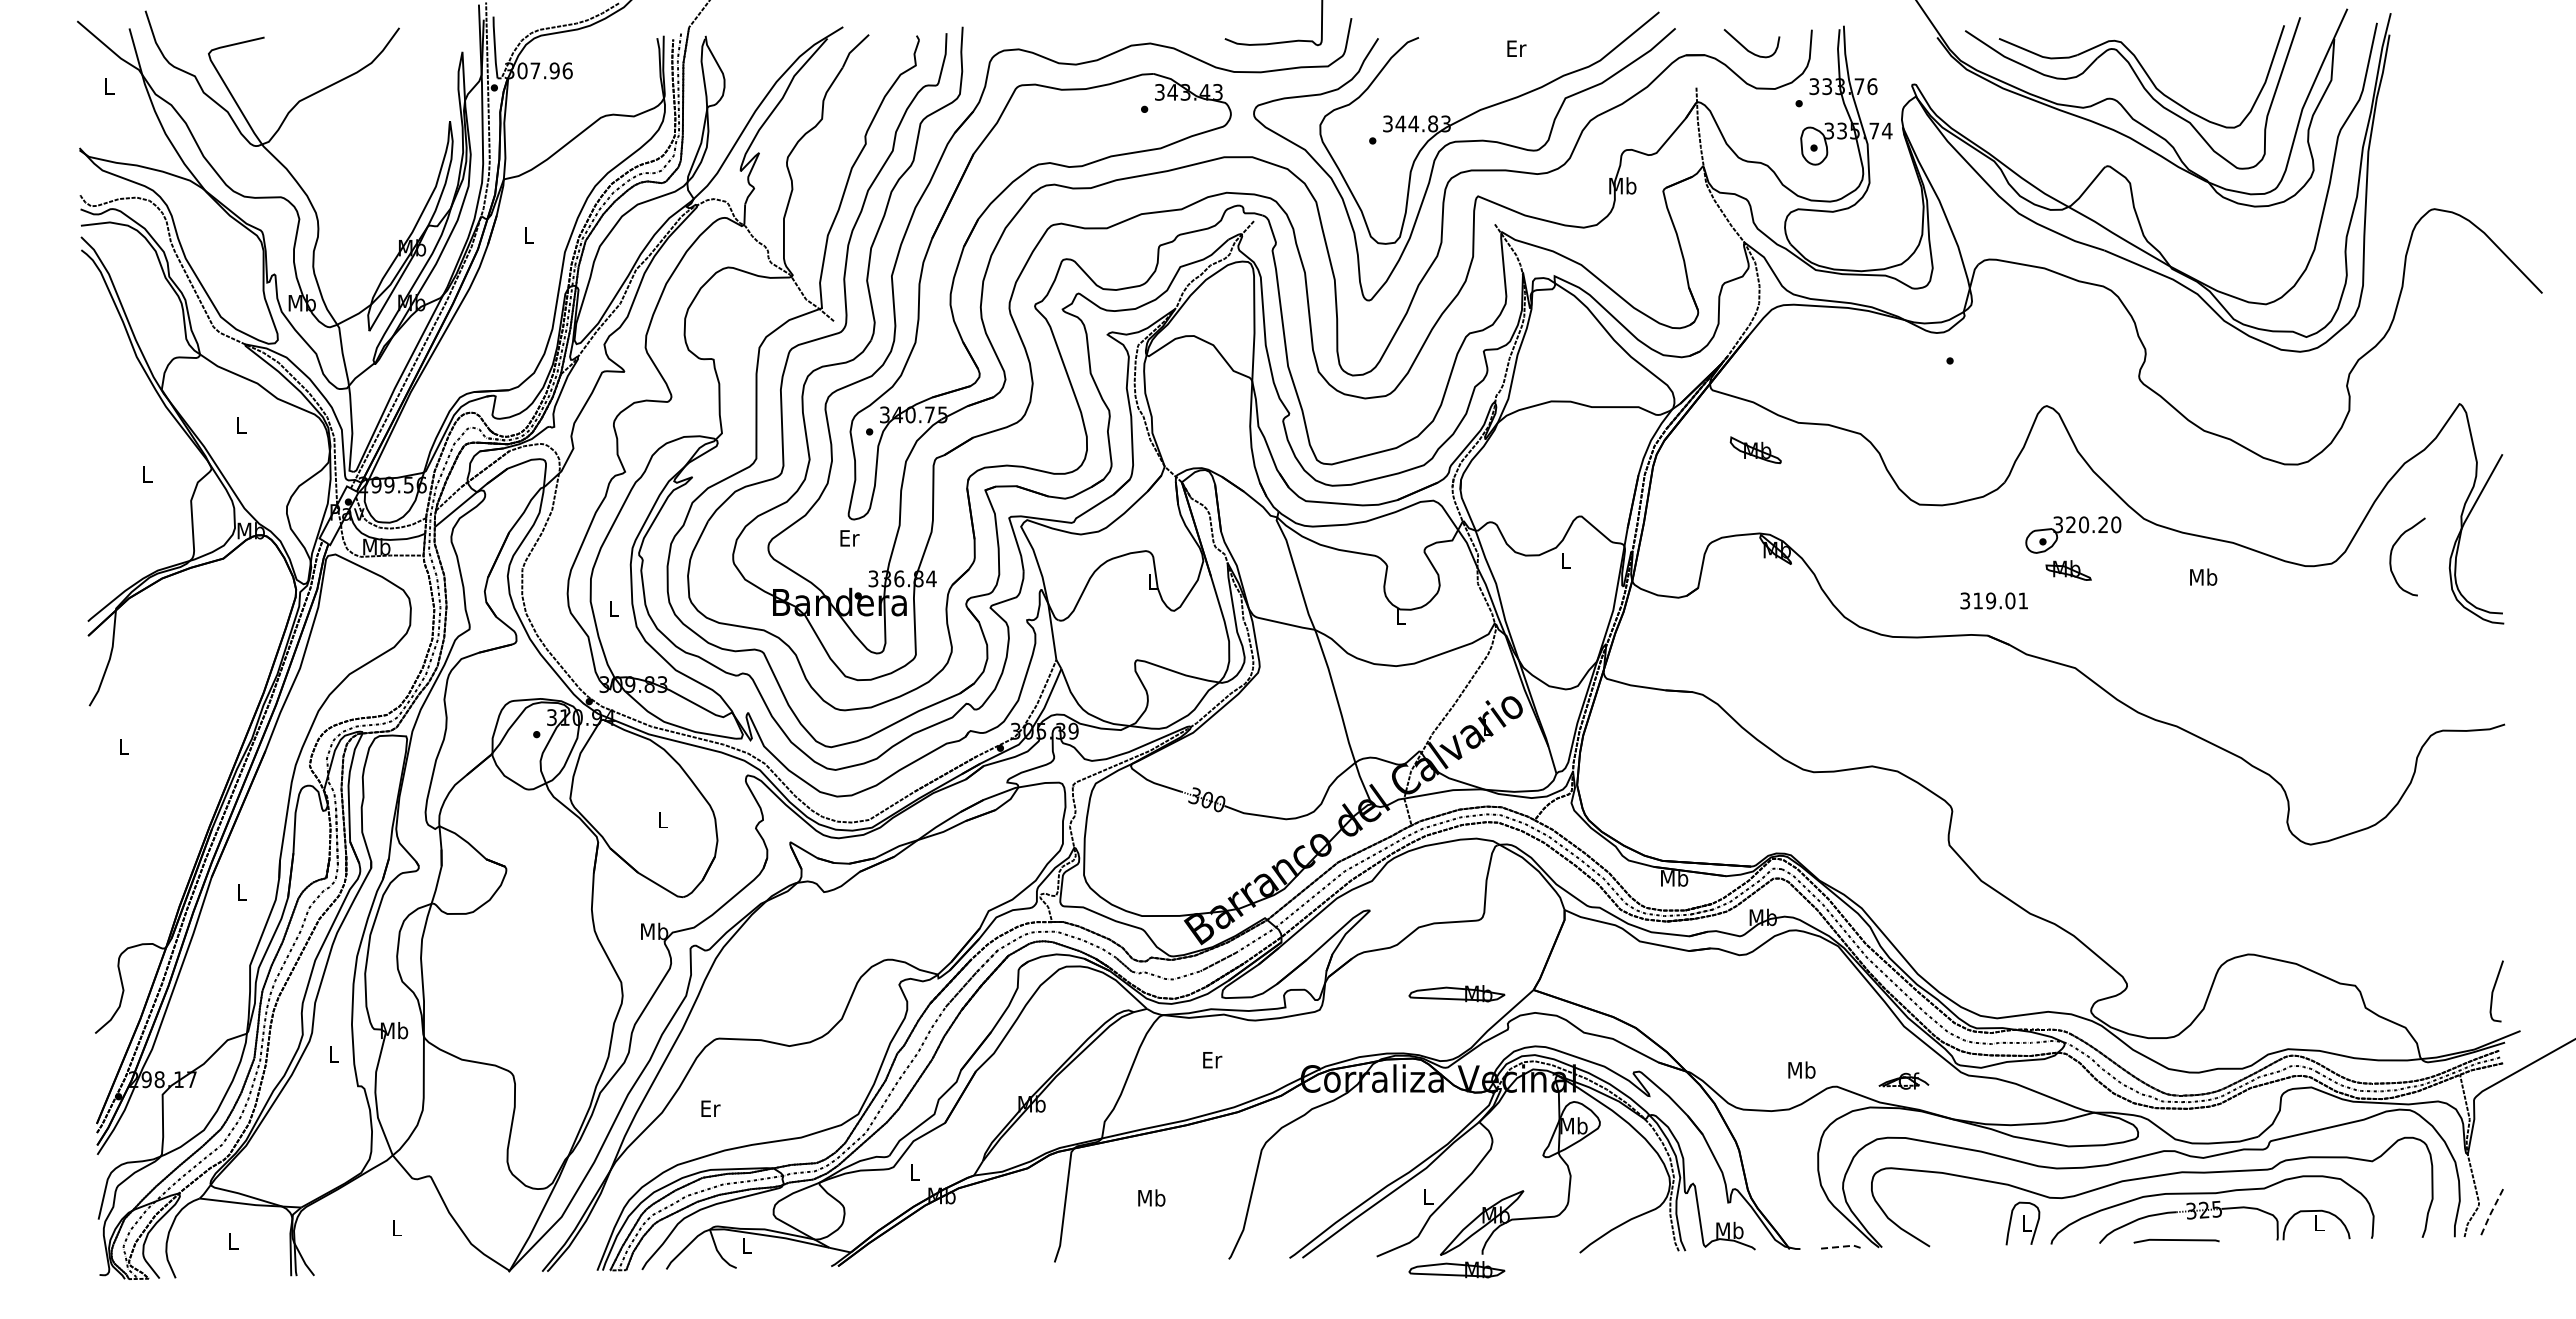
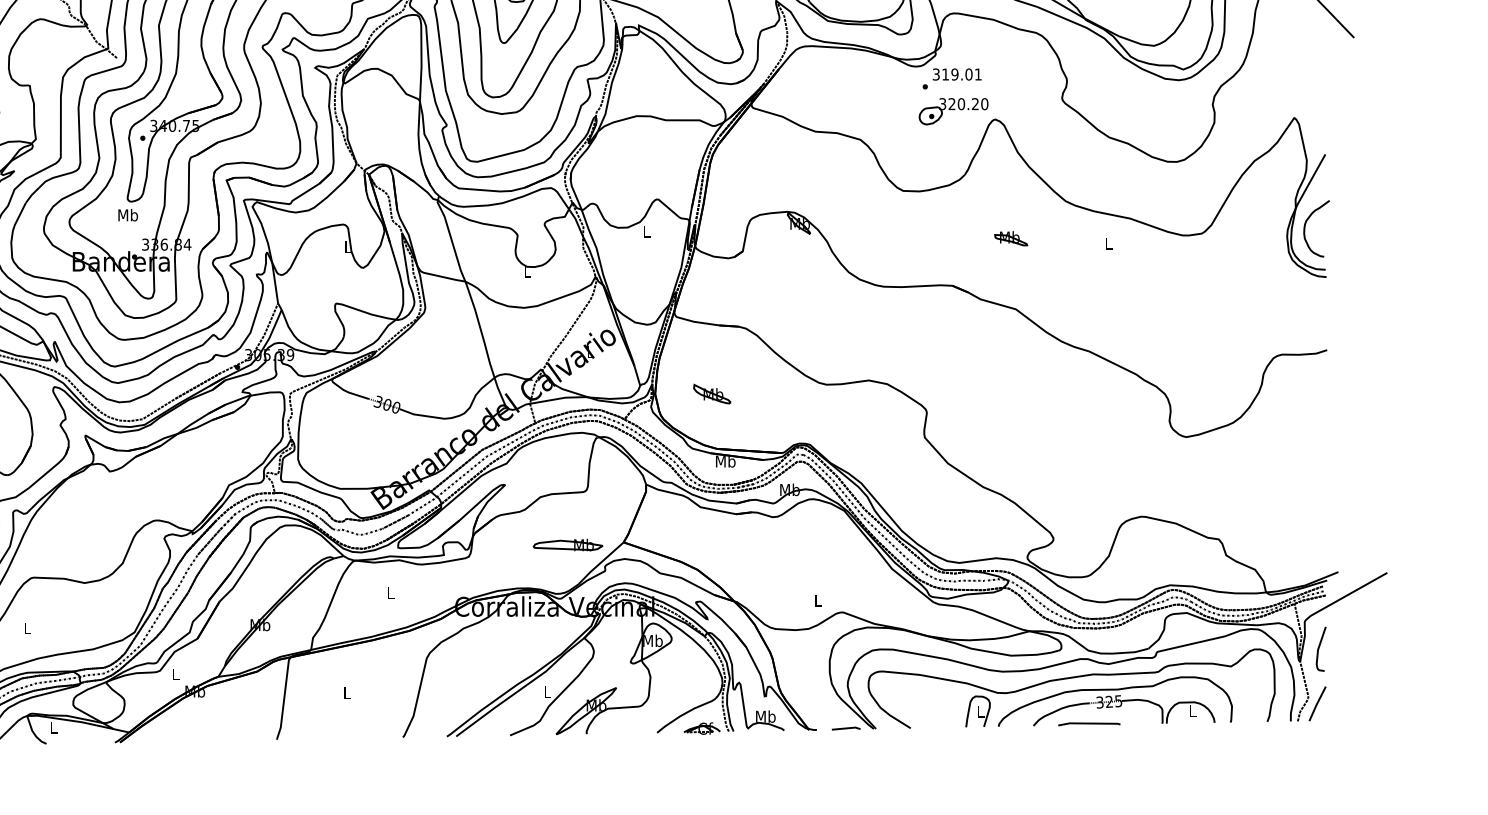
part: (1755, 449) -> (711, 393), moved
part: (2073, 534) -> (953, 111), moved
text: (849, 537) -> (128, 214), Er -> Mb
curve: (2392, 552) -> (1305, 225), moved
text: (2203, 576) -> (1108, 242), Mb -> L
text: (1993, 600) -> (956, 74), moved
curve: (2494, 989) -> (1319, 647), moved
text: (1212, 1060) -> (391, 593), Er -> L
text: (1801, 1069) -> (817, 599), Mb -> L
part: (1903, 1080) -> (701, 728), moved
text: (710, 1108) -> (27, 628), Er -> L
text: (1151, 1197) -> (346, 692), Mb -> L
line: (2491, 1213) -> (1317, 704), dashed -> solid
line: (1841, 1246) -> (846, 728), dashed -> solid
part: (1456, 1269) -> (567, 744), removed

